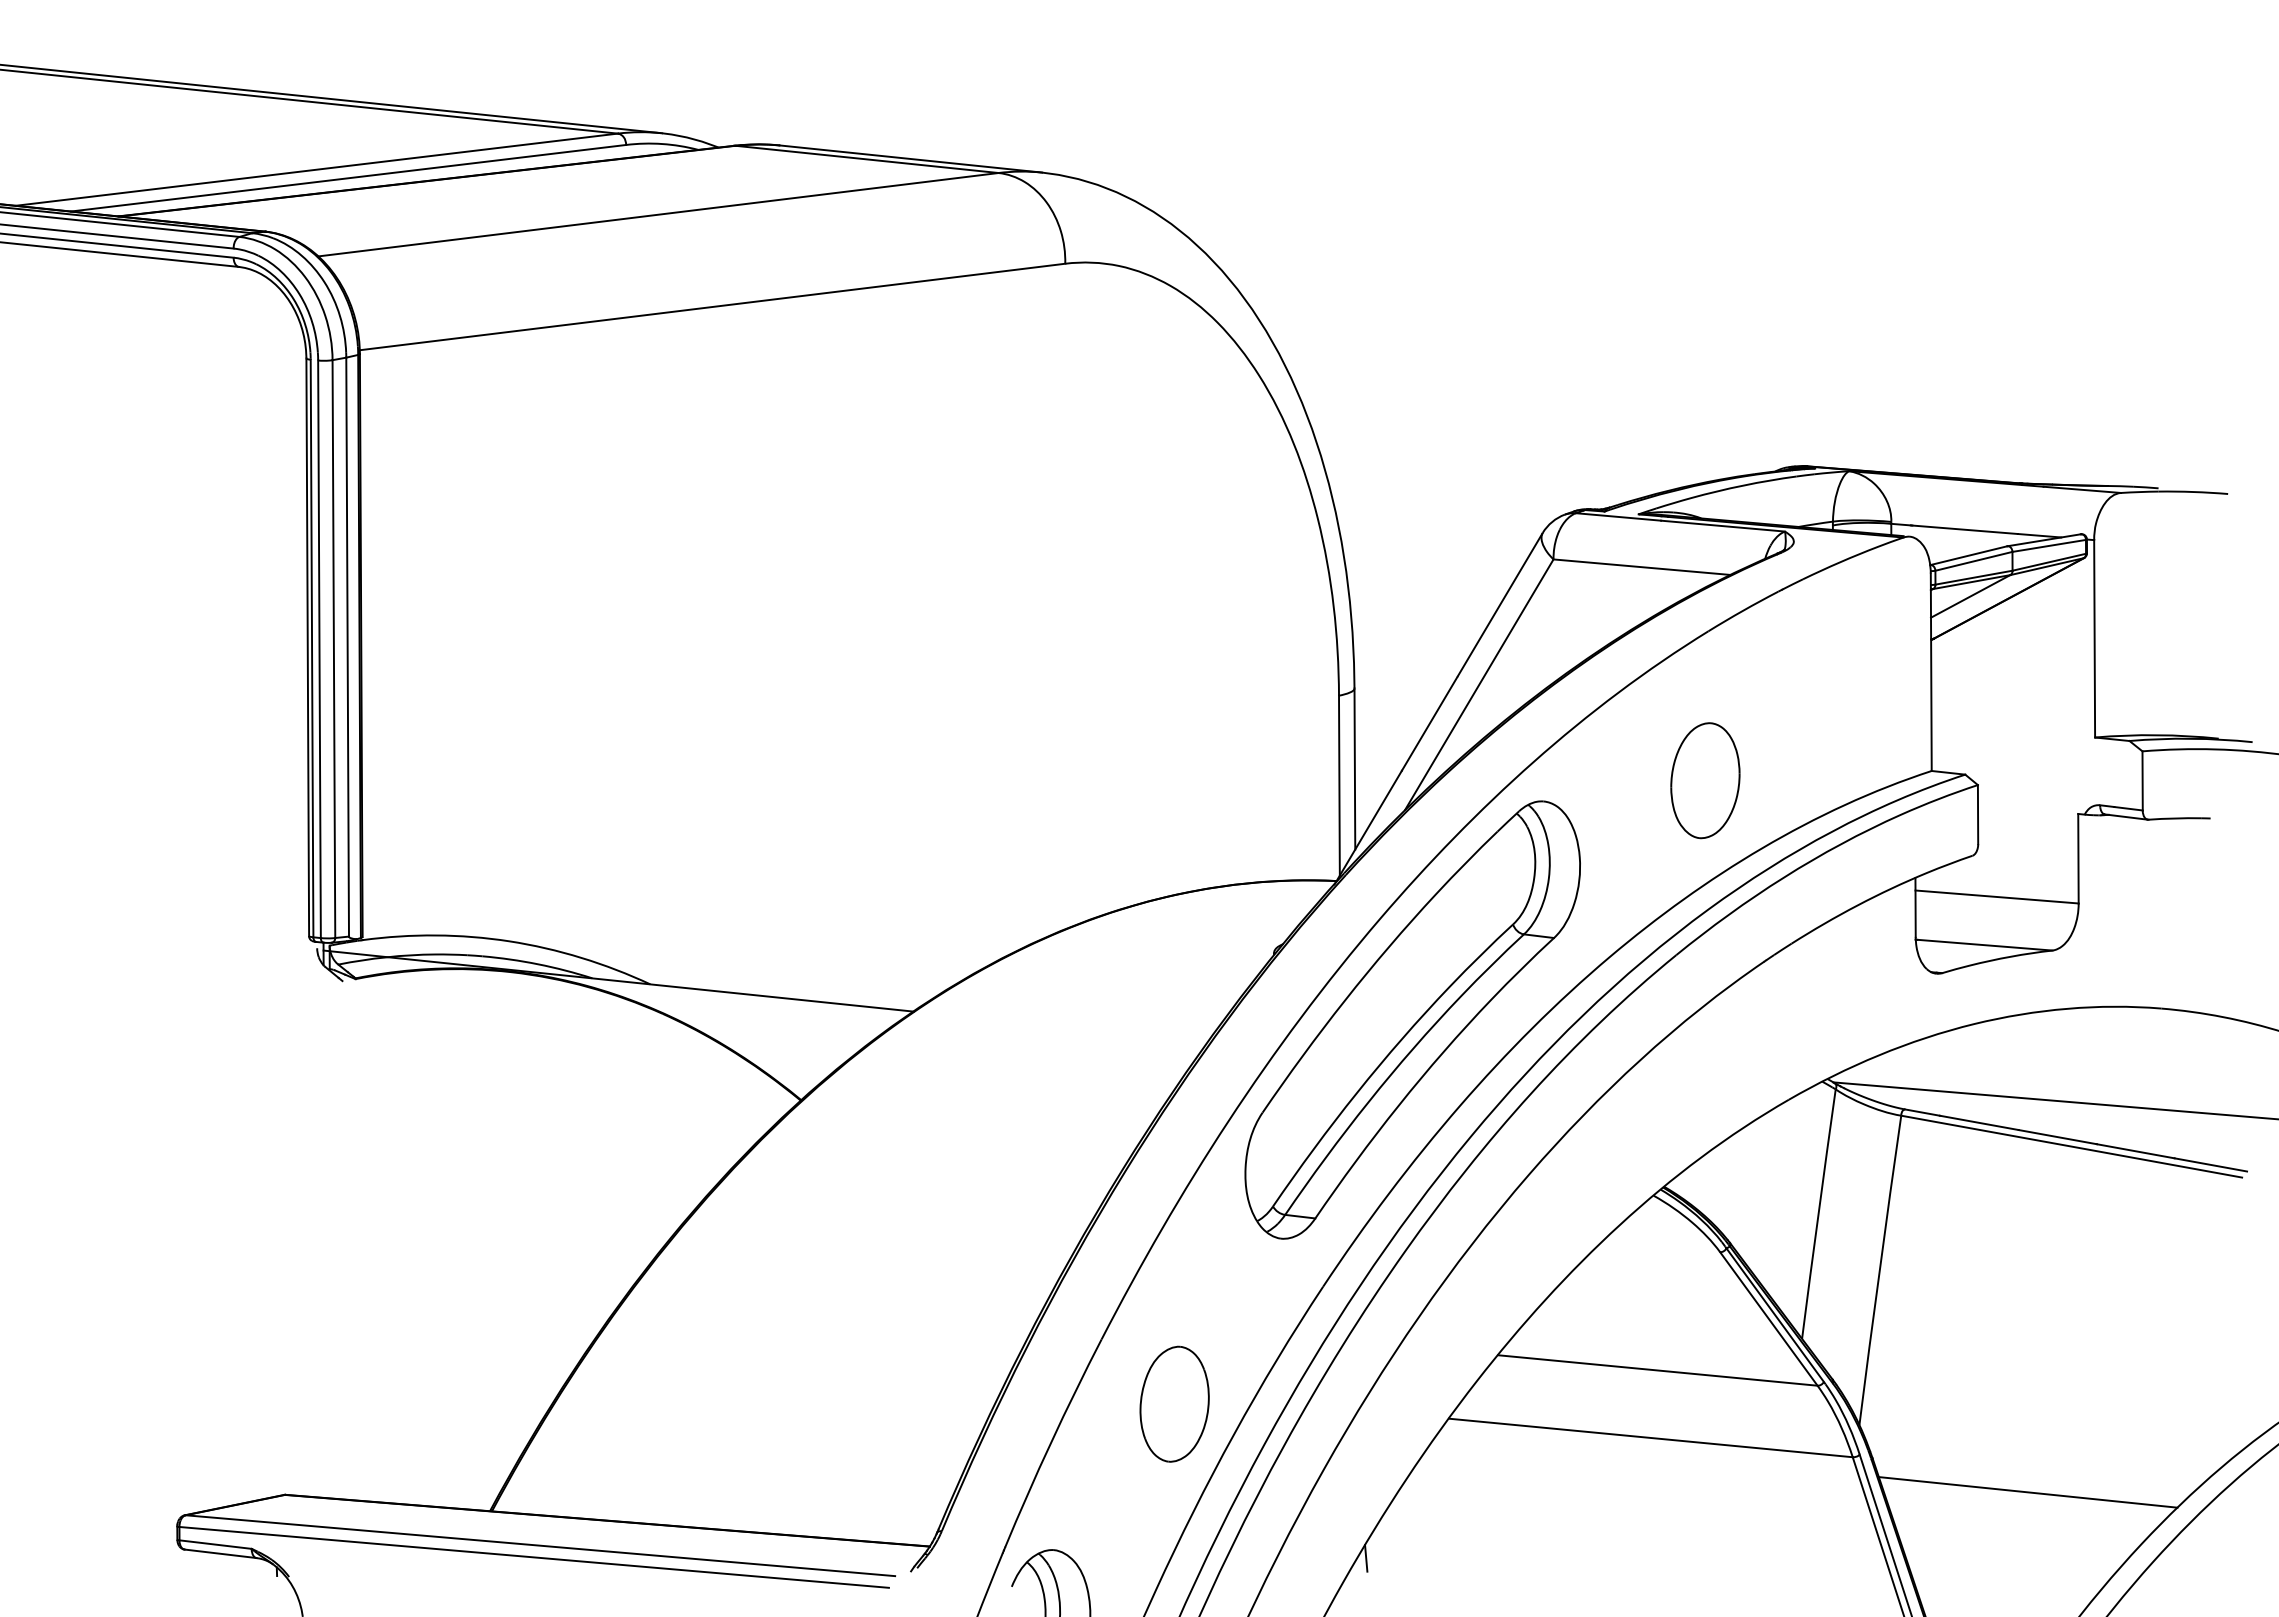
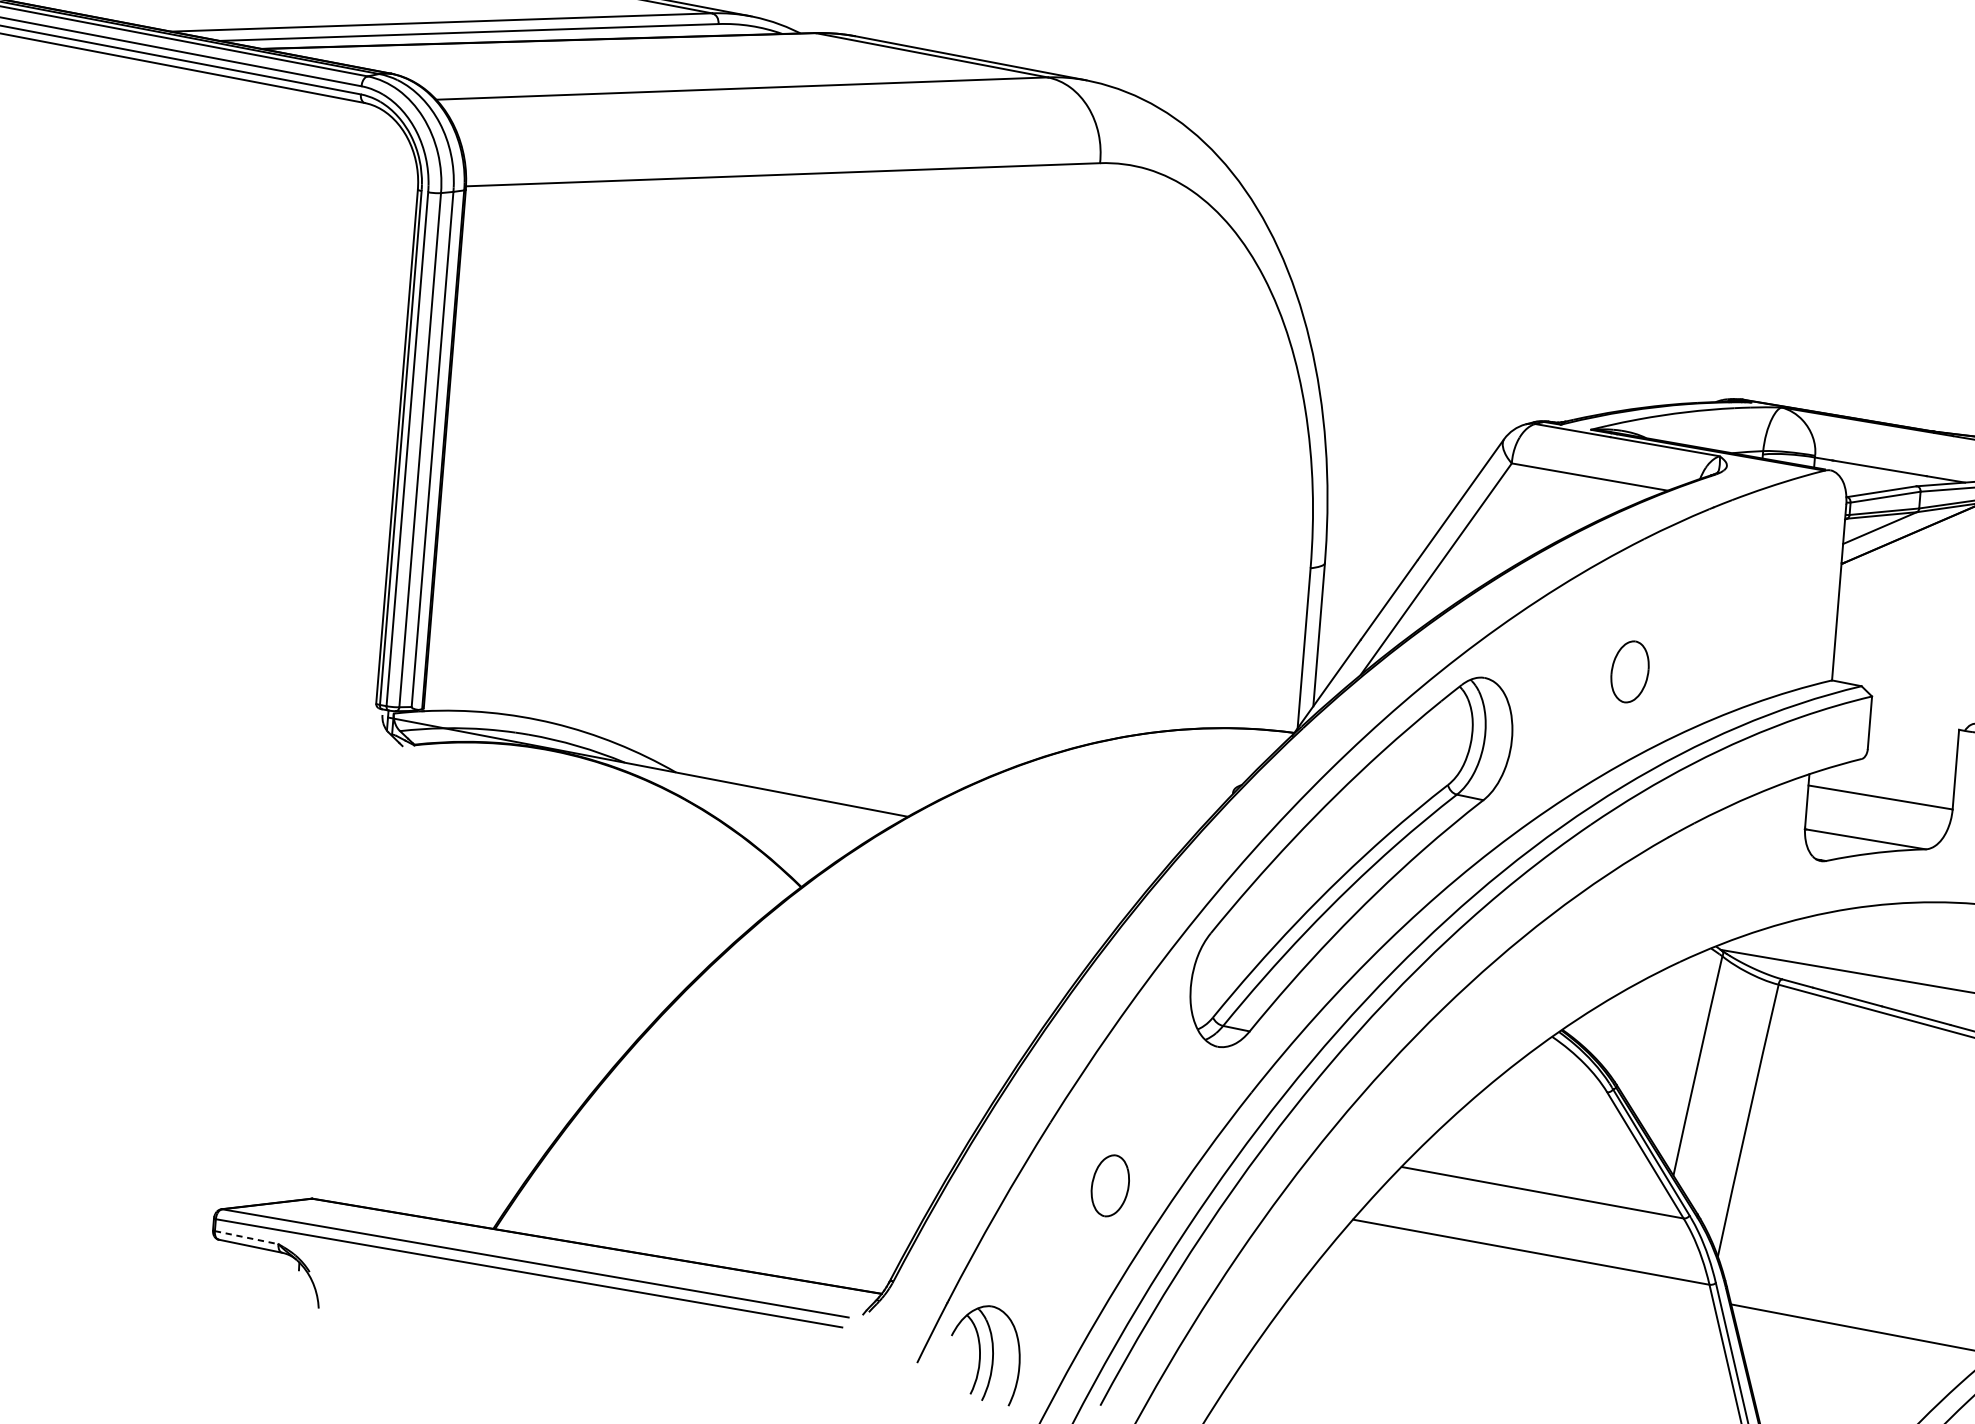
part: (1705, 780) -> (1630, 671), size x0.6
part: (1174, 1403) -> (1110, 1185), size x0.6
line: (216, 1544) -> (247, 1237), solid -> dashed
line: (1366, 1558) -> (1269, 1337), removed

